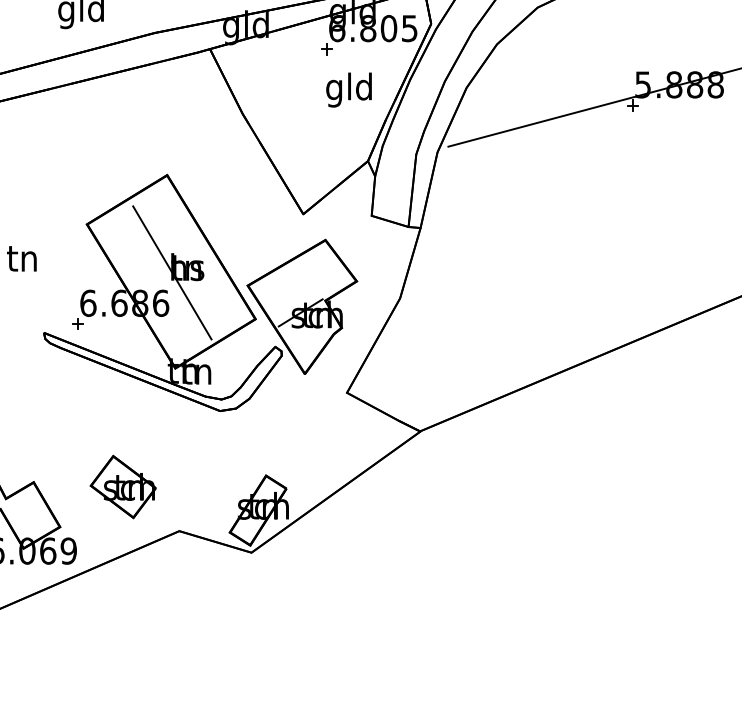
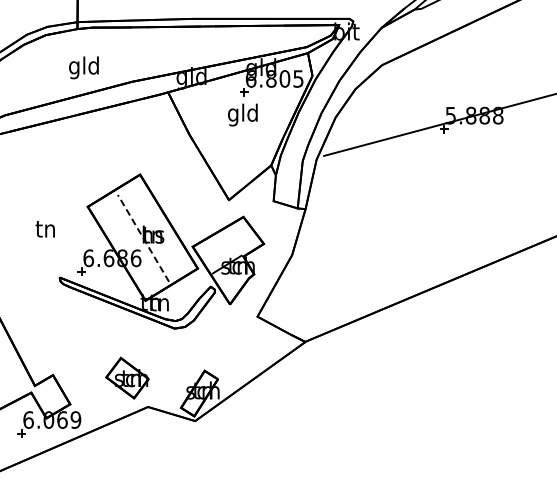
text: (348, 89) -> (242, 114), moved
line: (172, 271) -> (143, 237), solid -> dashed
part: (123, 485) -> (127, 377), moved

